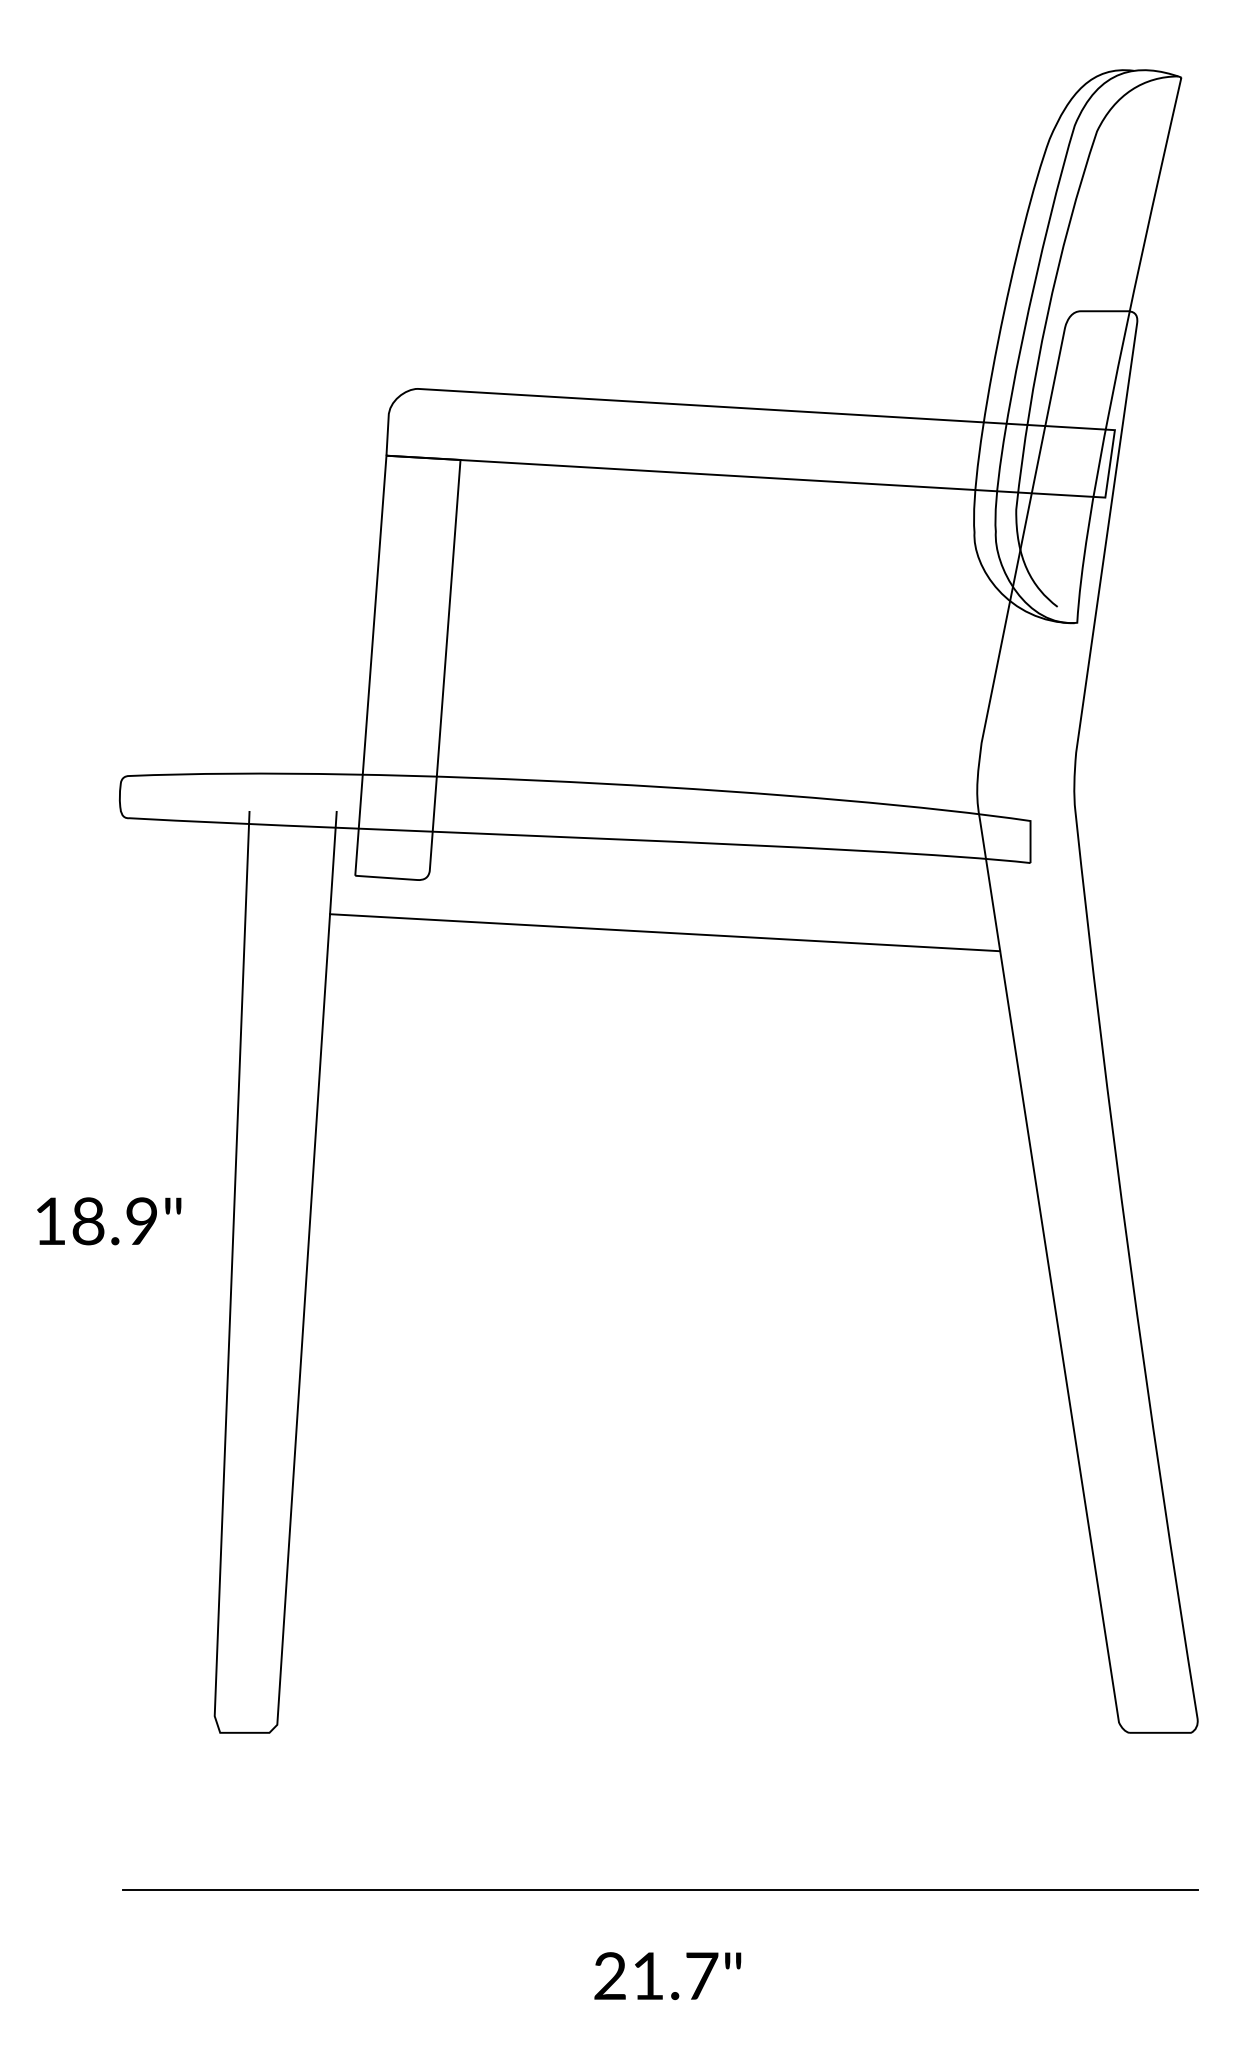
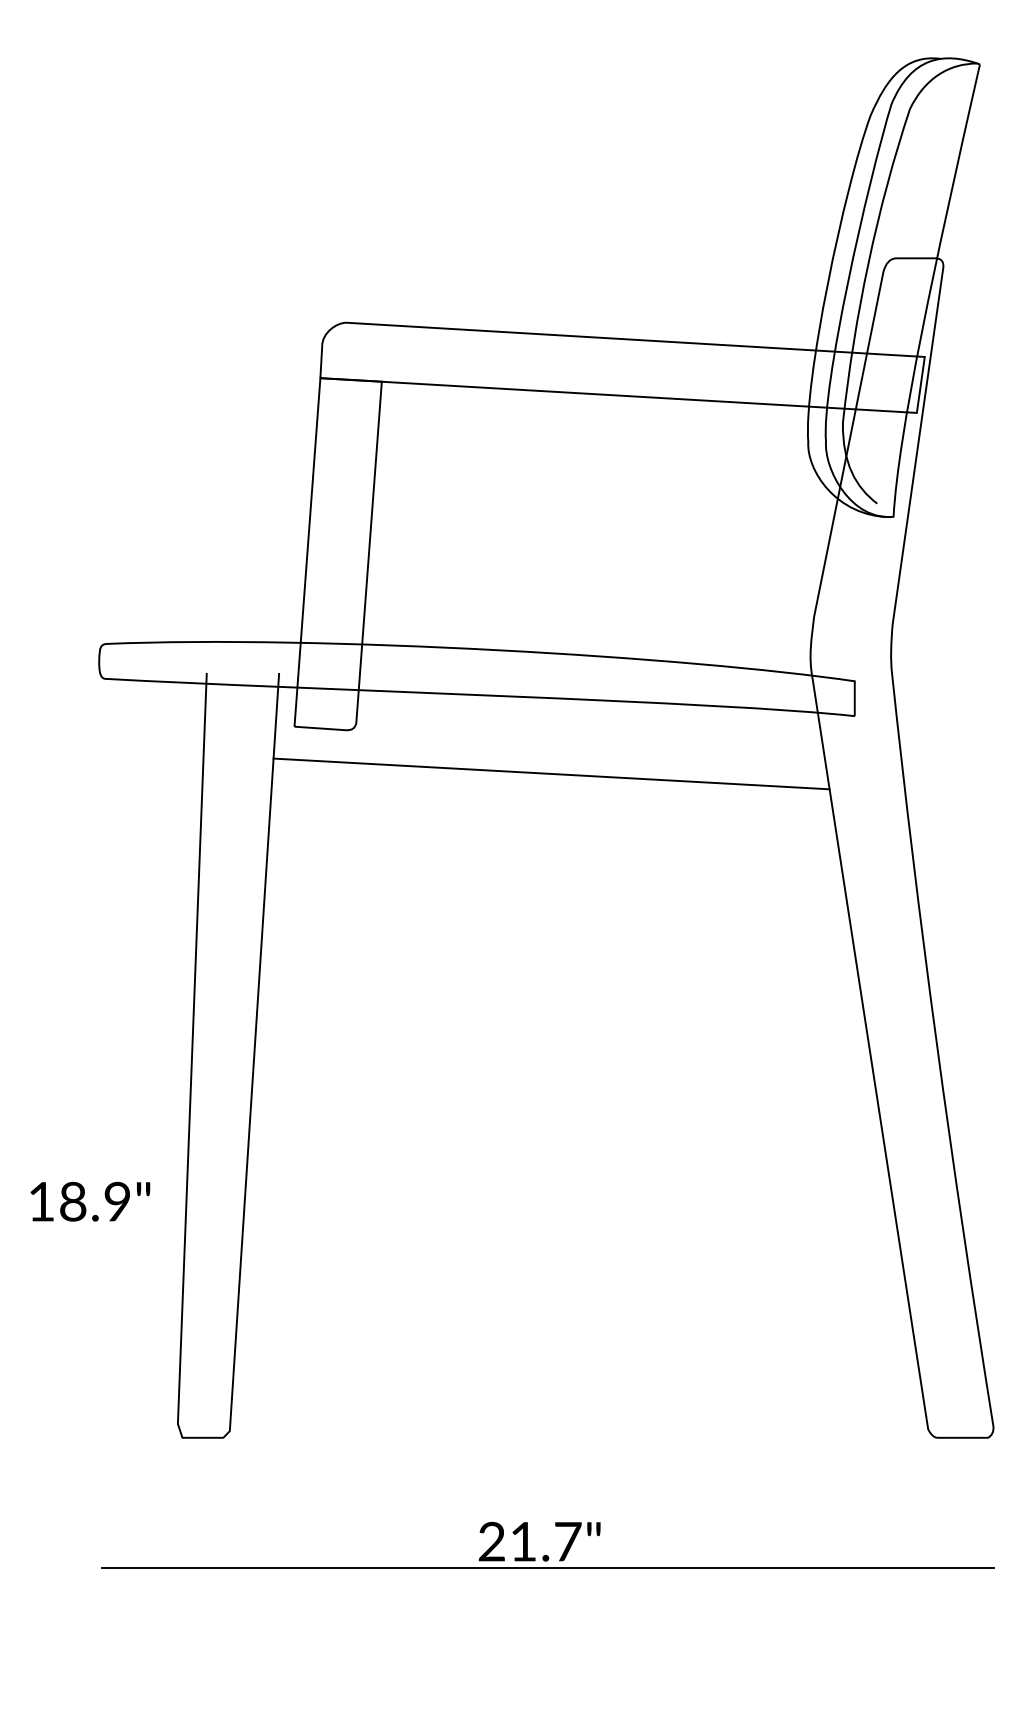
text: (109, 1221) -> (90, 1201), moved
text: (667, 1975) -> (539, 1541), moved

